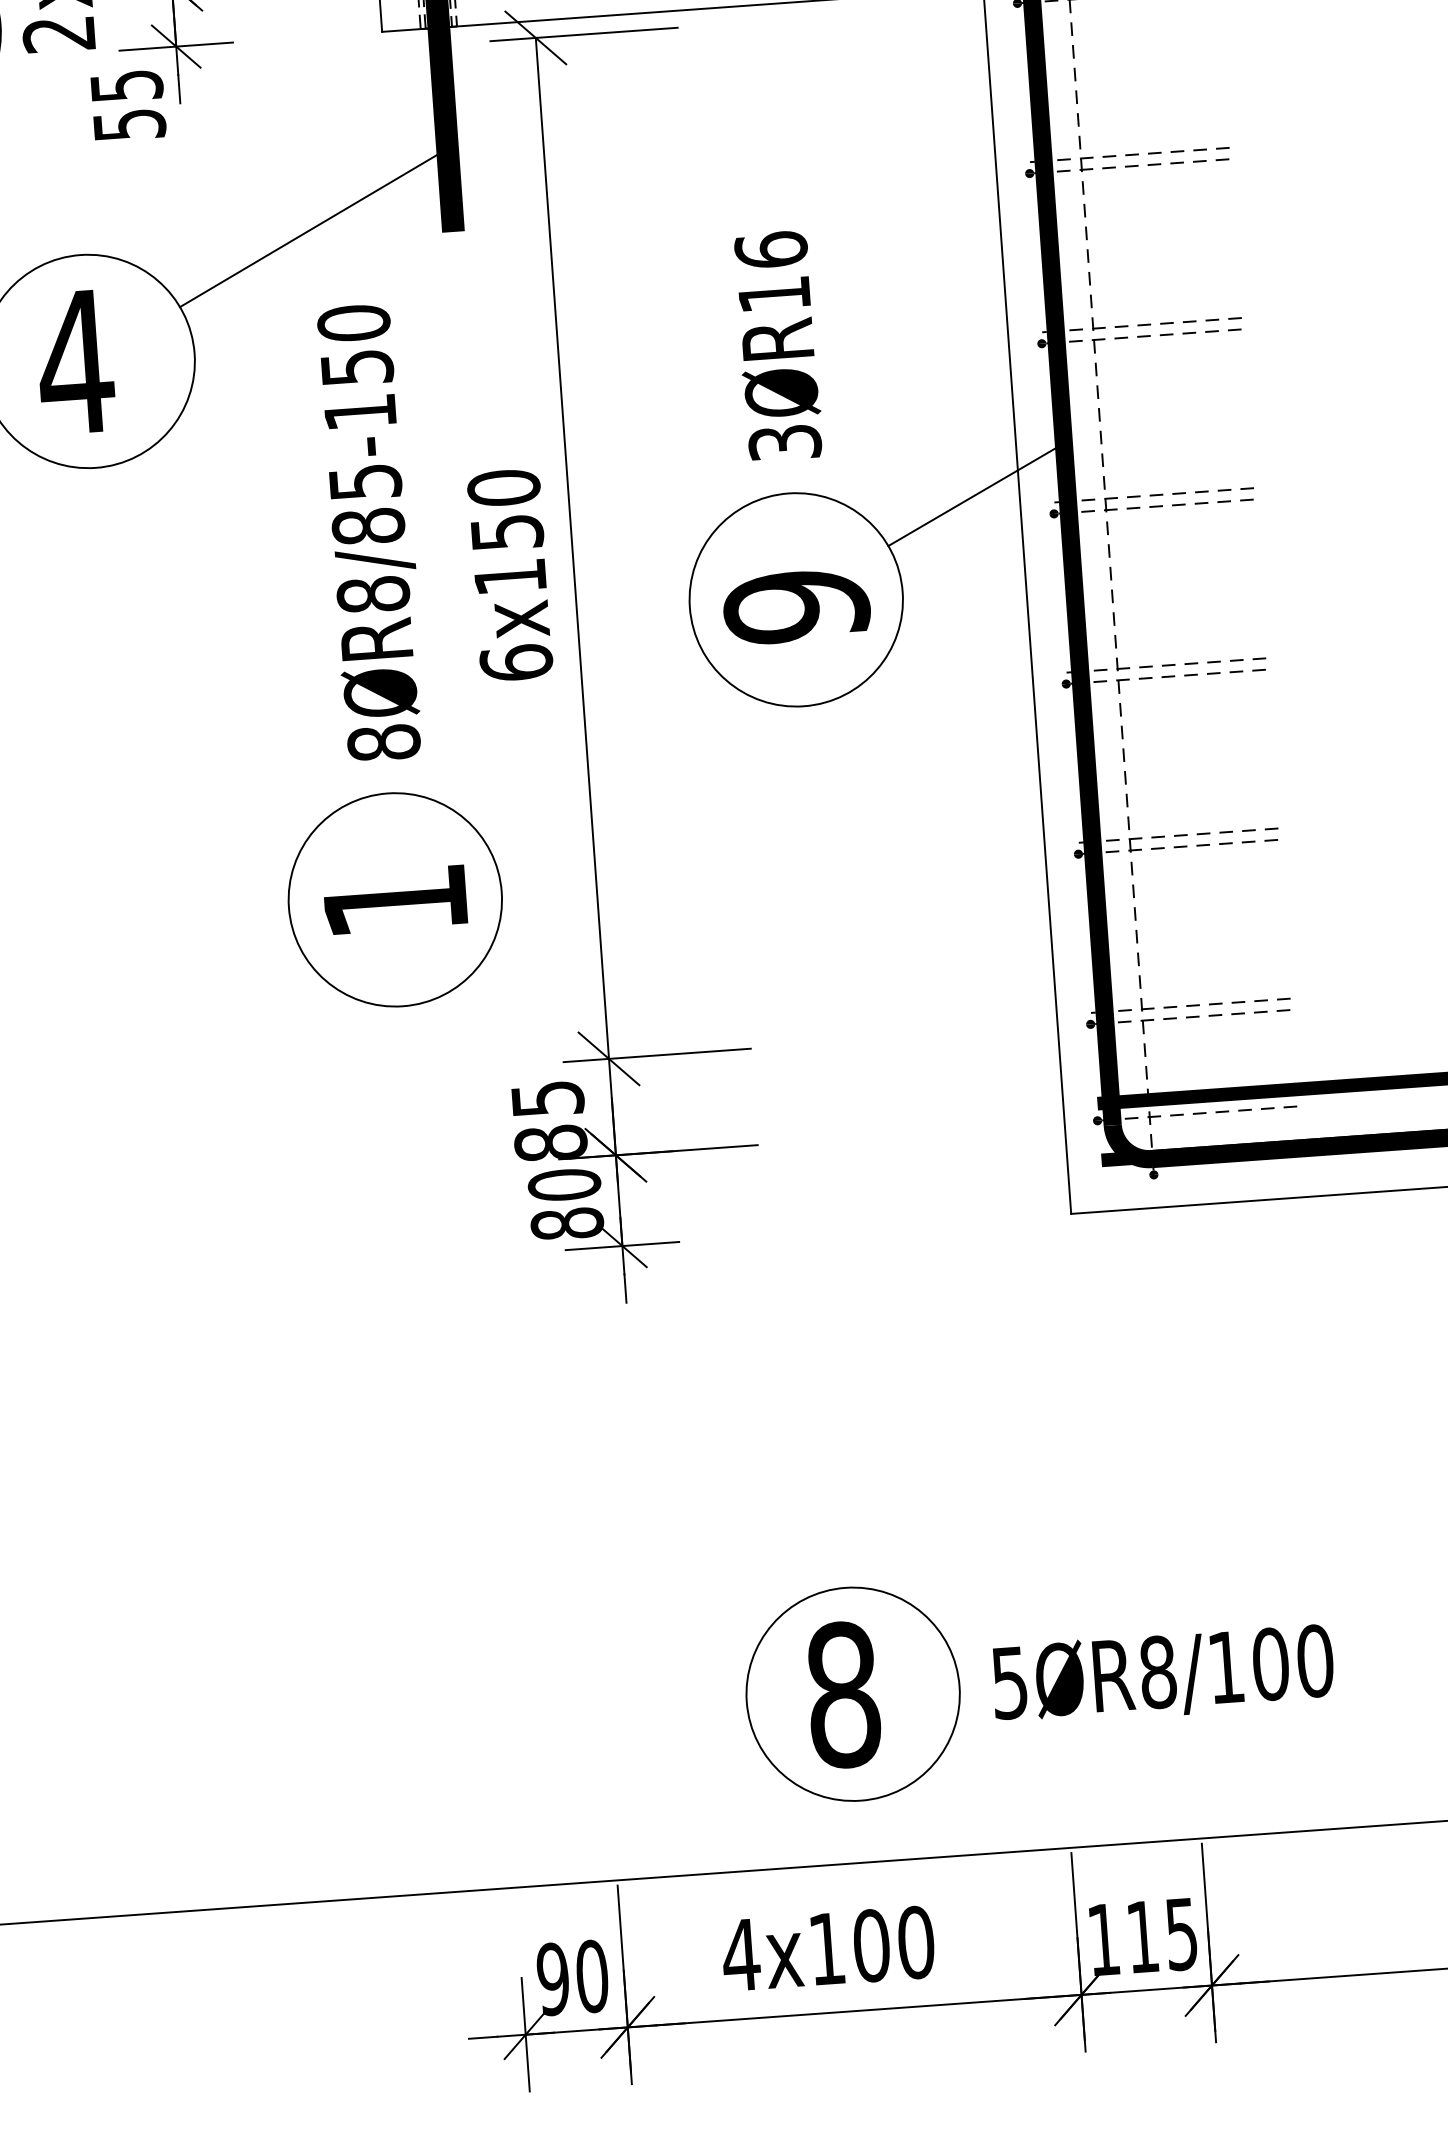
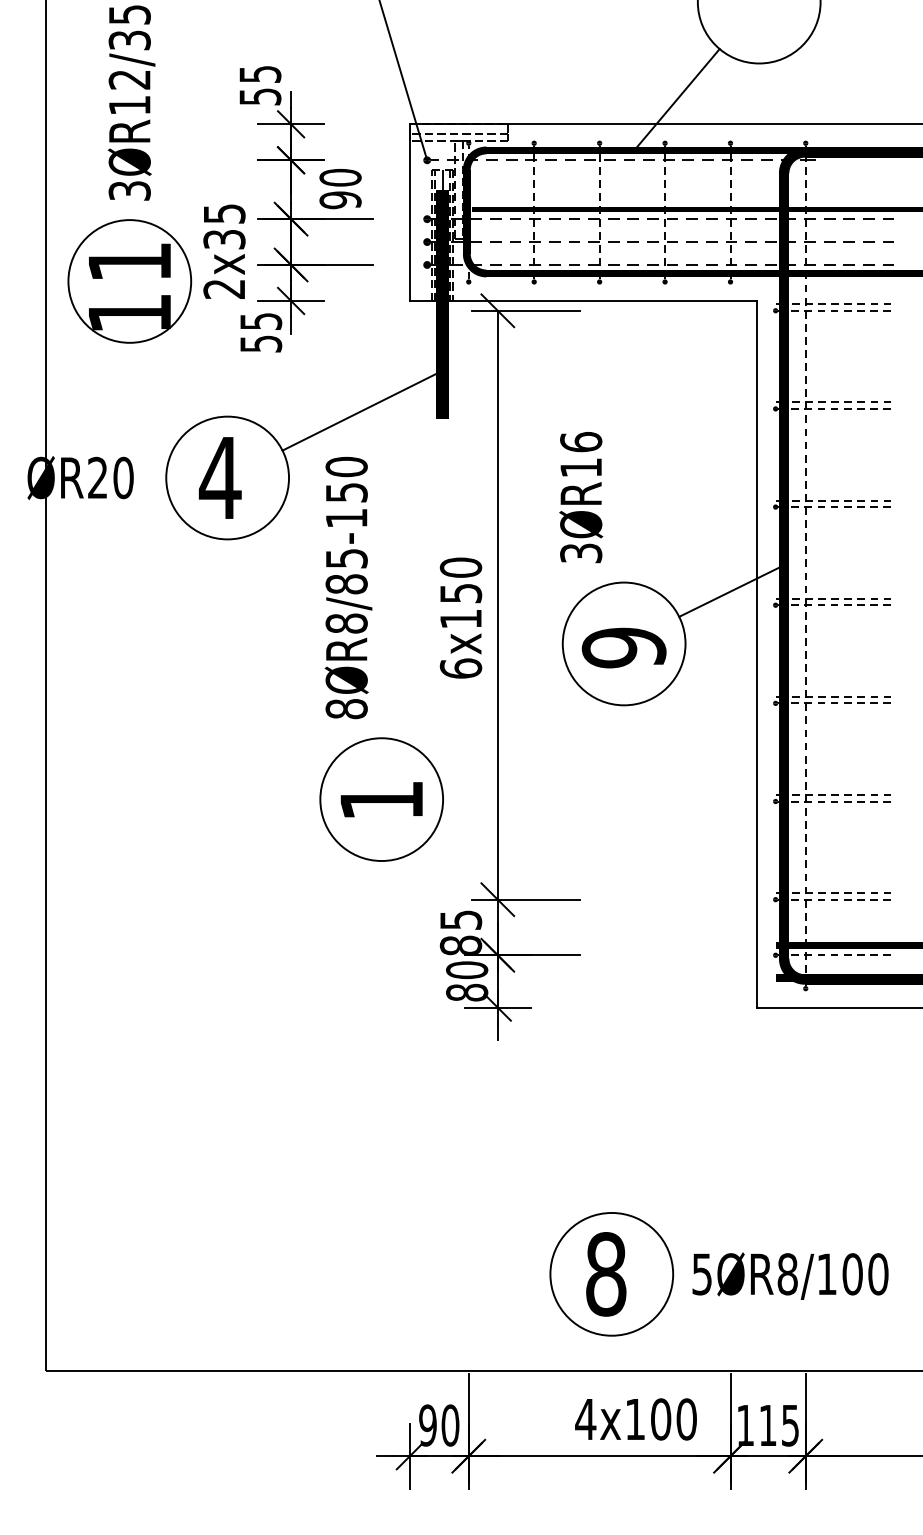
text: (778, 345) -> (581, 497), moved
text: (372, 531) -> (348, 587), moved
text: (827, 1949) -> (635, 1419), moved

